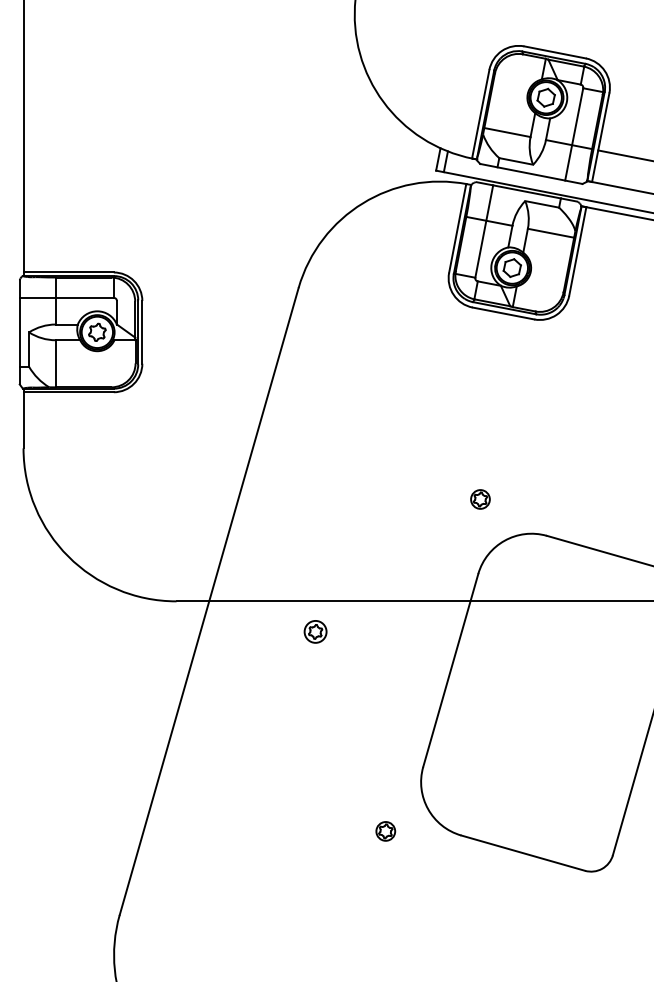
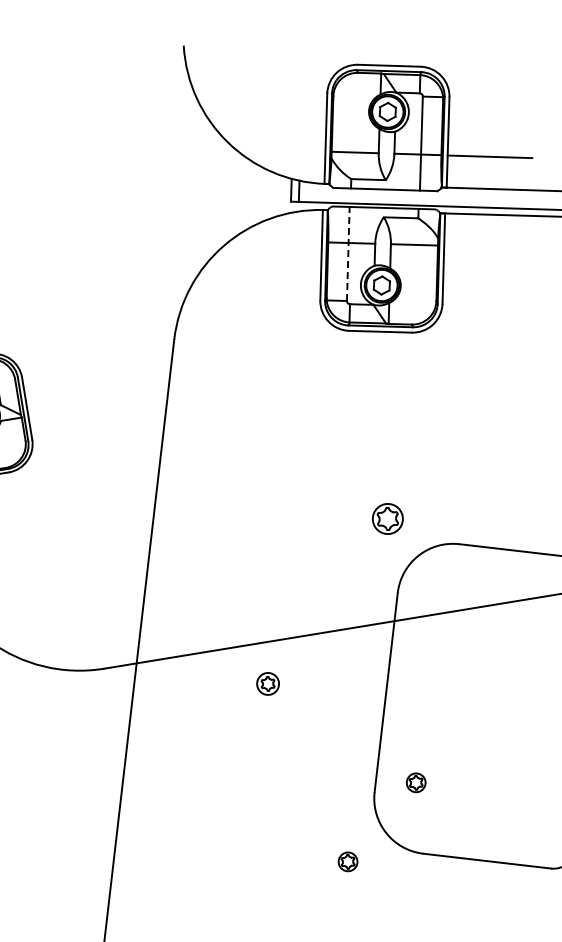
line: (484, 231) -> (348, 253), solid -> dashed
part: (480, 499) -> (387, 519), size x1.6
part: (315, 631) -> (267, 683), moved
part: (465, 764) -> (415, 782), added

